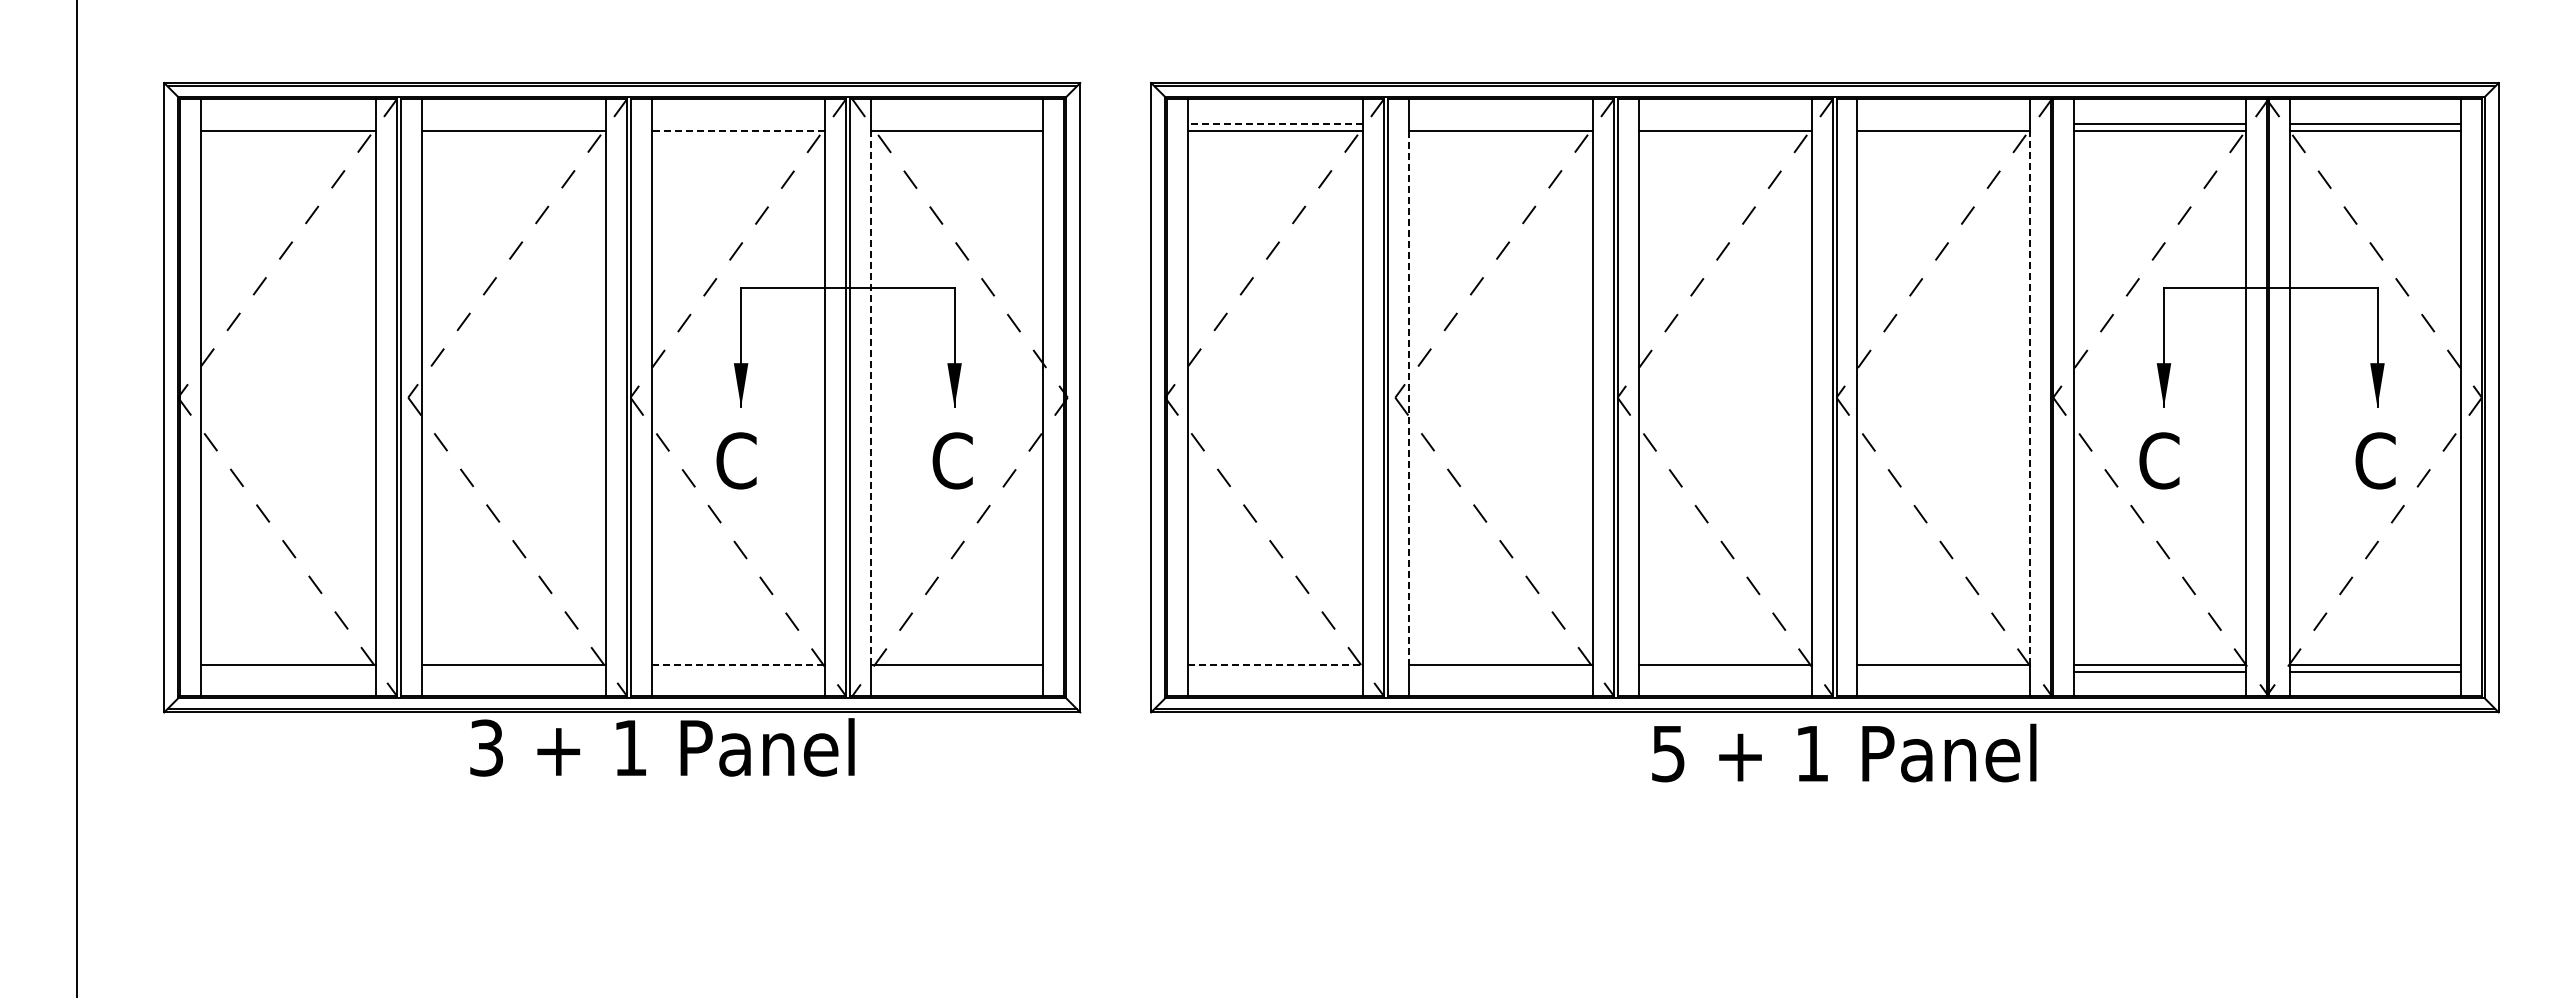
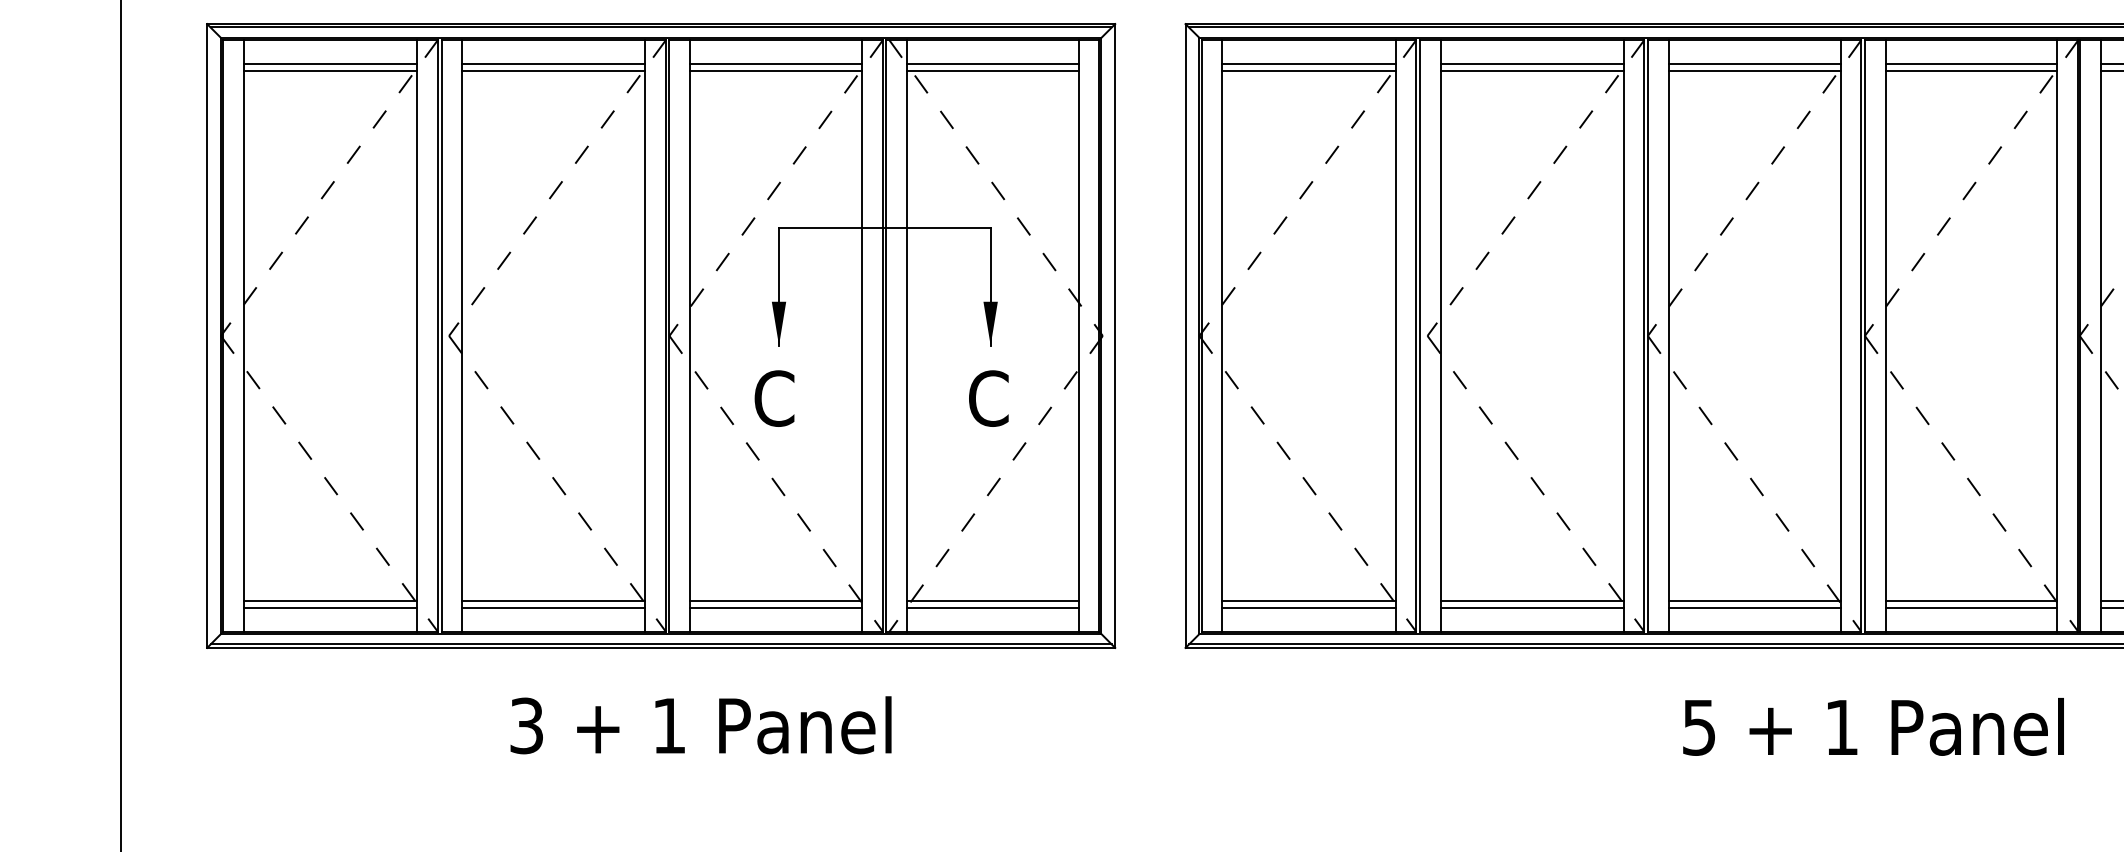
line: (288, 123) -> (330, 64), added
line: (513, 123) -> (553, 64), added
line: (738, 123) -> (776, 64), added
line: (956, 123) -> (992, 64), added
line: (1275, 123) -> (1308, 64), dashed -> solid
line: (1500, 123) -> (1531, 64), added
line: (1725, 123) -> (1754, 64), added
line: (1943, 123) -> (1970, 64), added
line: (738, 130) -> (776, 71), dashed -> solid
line: (870, 397) -> (907, 335), dashed -> solid
line: (2030, 397) -> (2057, 335), dashed -> solid
line: (1408, 398) -> (1440, 336), dashed -> solid
line: (738, 664) -> (776, 600), dashed -> solid
line: (1276, 664) -> (1309, 600), dashed -> solid
line: (288, 671) -> (330, 607), added
line: (513, 671) -> (553, 607), added
line: (738, 671) -> (776, 607), added
line: (956, 671) -> (992, 607), added
line: (1275, 671) -> (1308, 607), added
line: (1500, 671) -> (1531, 607), added
line: (1725, 671) -> (1754, 607), added
line: (1943, 671) -> (1970, 607), added
text: (662, 747) -> (701, 725), moved
text: (1844, 752) -> (1873, 726), moved

